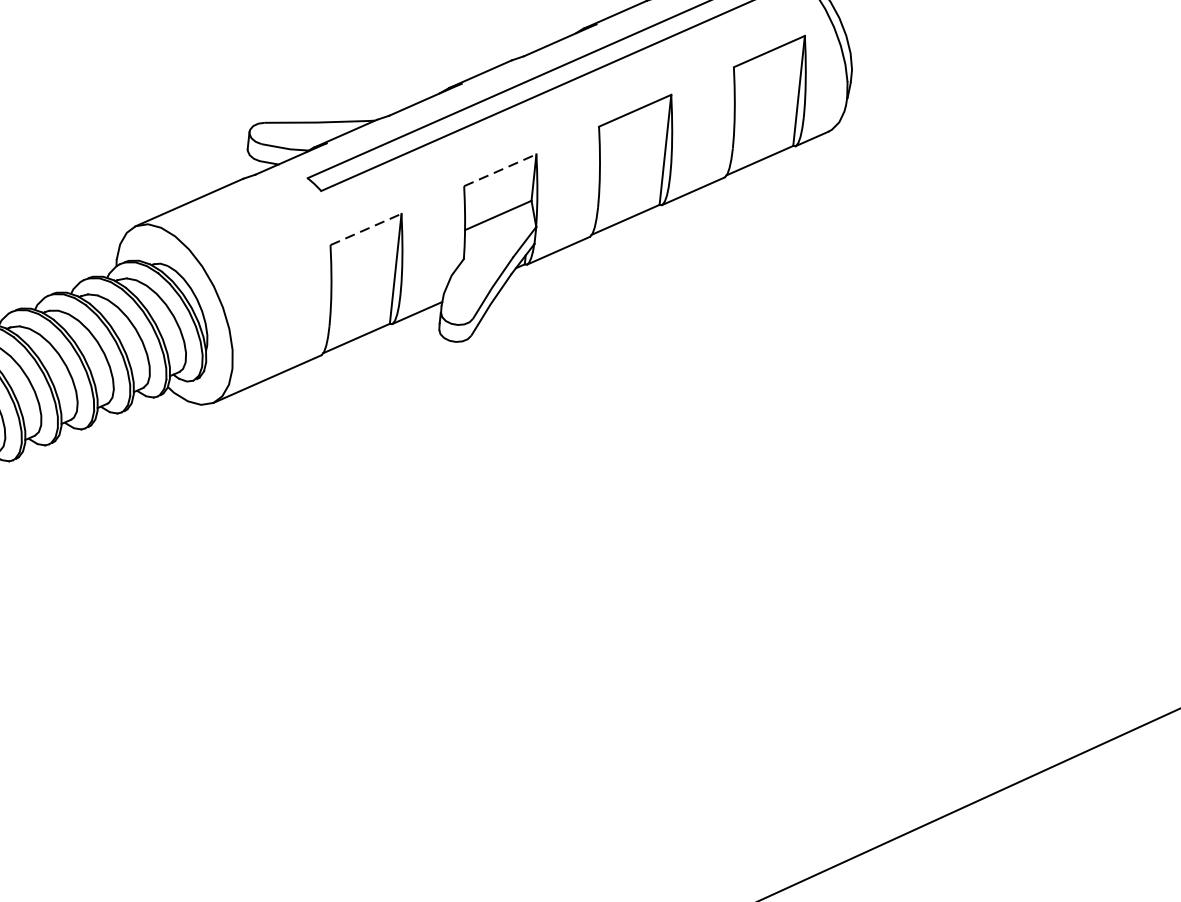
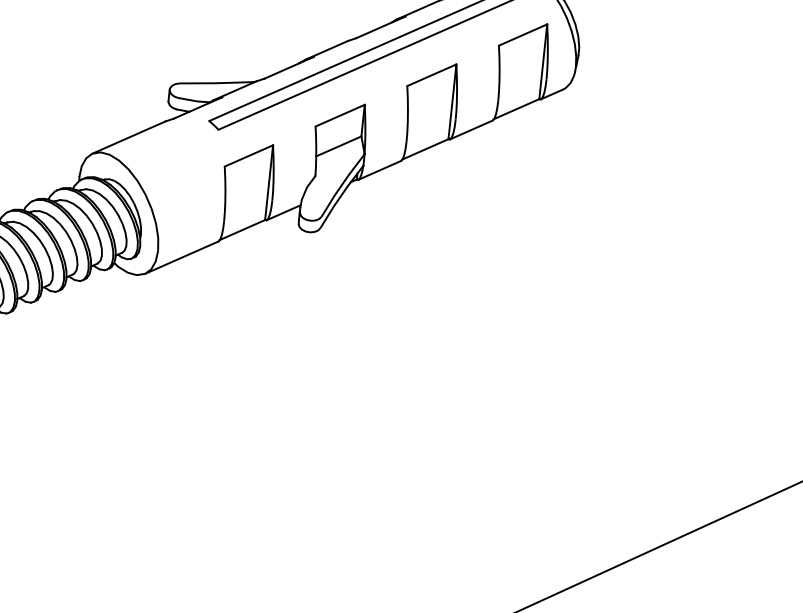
line: (500, 170) -> (340, 115), dashed -> solid
line: (366, 228) -> (249, 155), dashed -> solid

